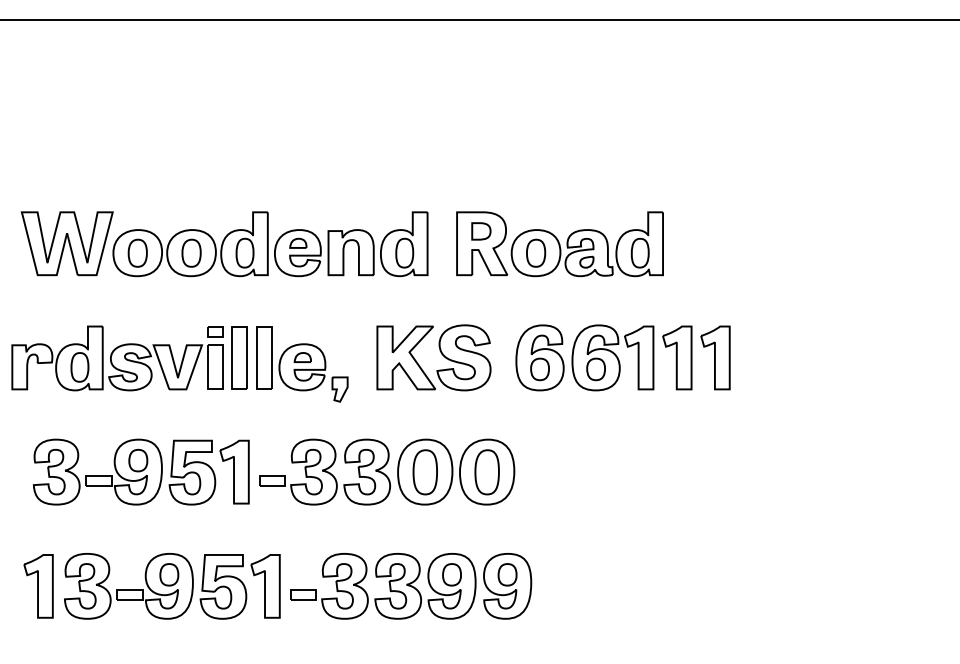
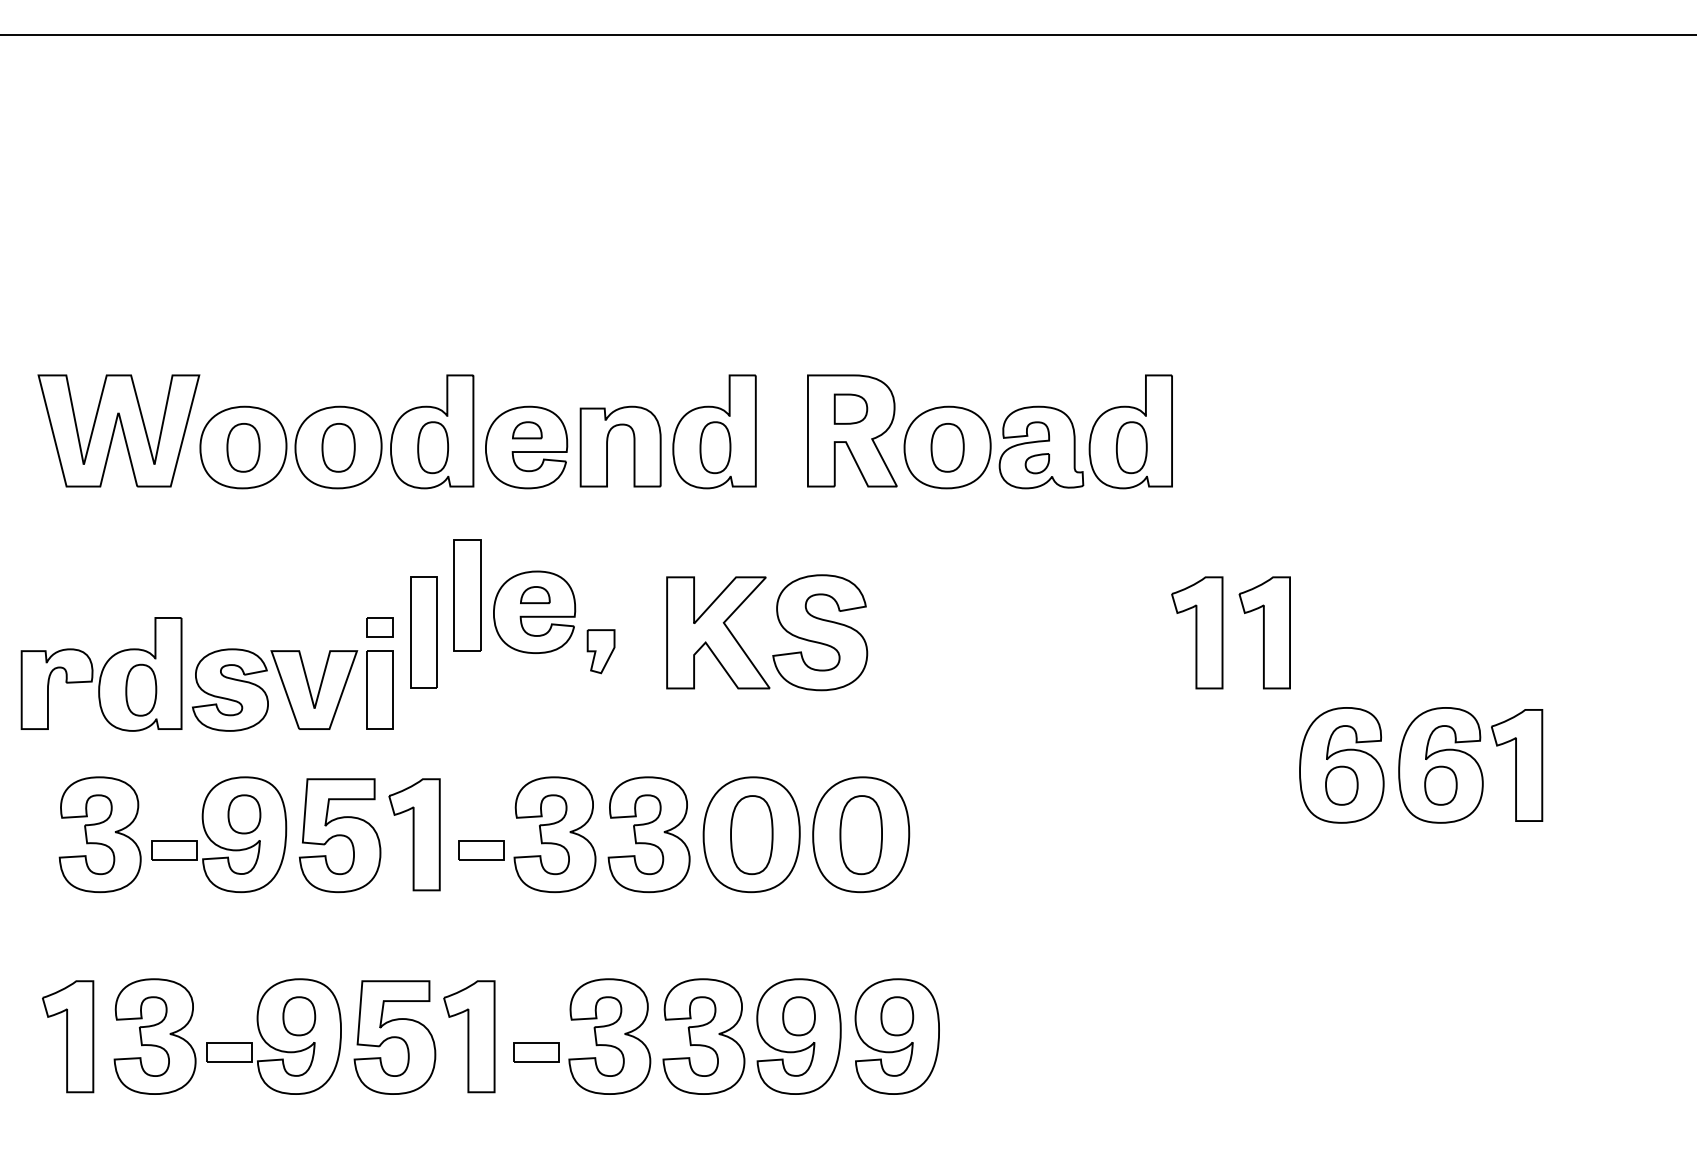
part: (584, 357) -> (1420, 764), moved
part: (117, 358) -> (207, 674), moved
part: (302, 364) -> (534, 607), moved

